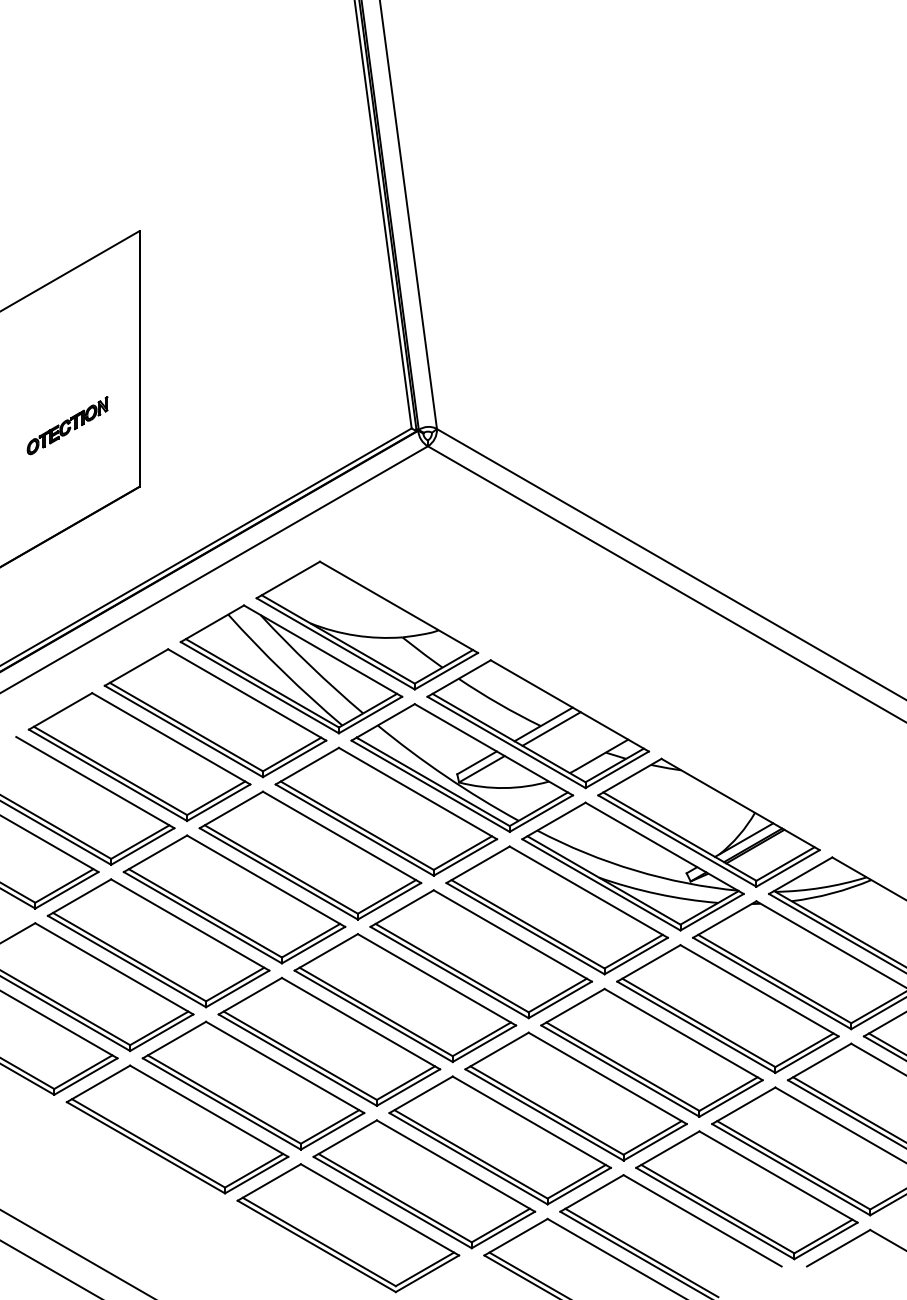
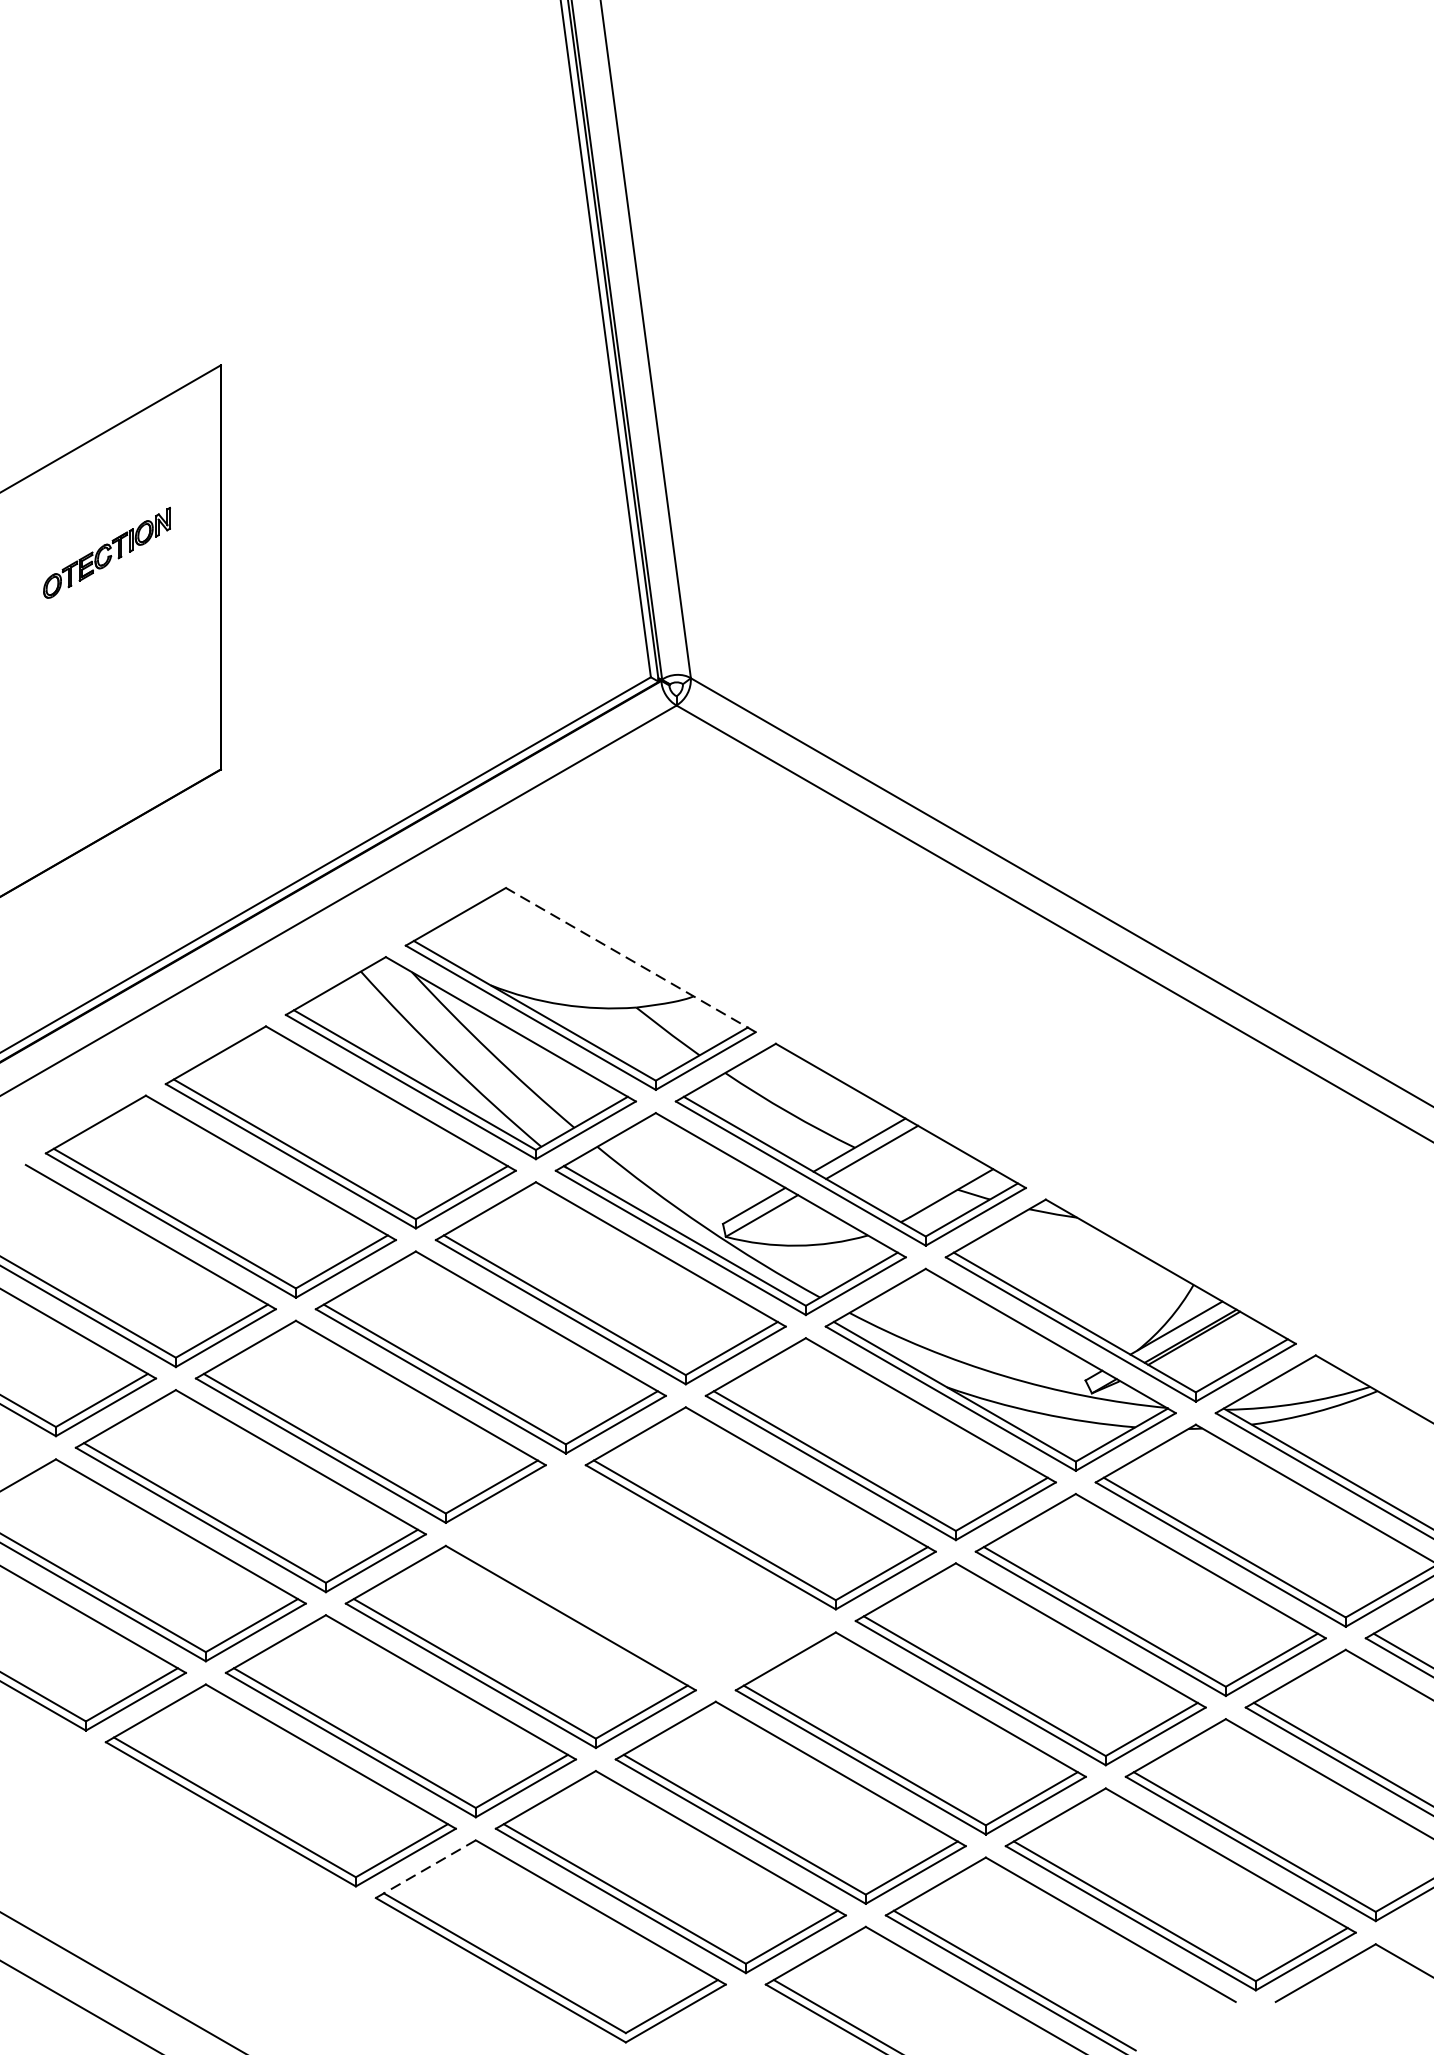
part: (67, 425) -> (106, 552), moved
line: (398, 607) -> (630, 960), solid -> dashed
part: (405, 998) -> (641, 1578), removed
line: (269, 1182) -> (426, 1869), solid -> dashed

